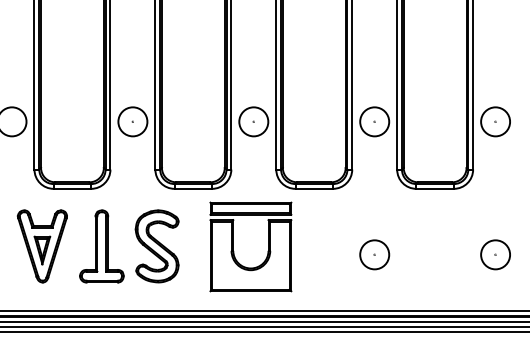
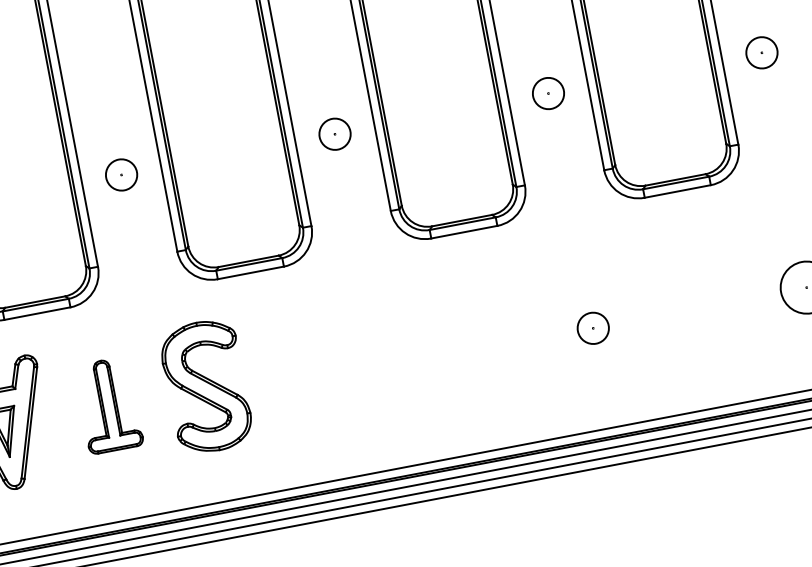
circle: (132, 121) -> (120, 174), size x0.6
circle: (253, 121) -> (334, 133), size x0.6
circle: (374, 121) -> (548, 92), size x0.6
circle: (495, 121) -> (761, 52), size x0.6
part: (101, 246) -> (108, 405), size x0.7
part: (234, 251) -> (344, 369), removed
circle: (374, 254) -> (592, 327), size x0.6

